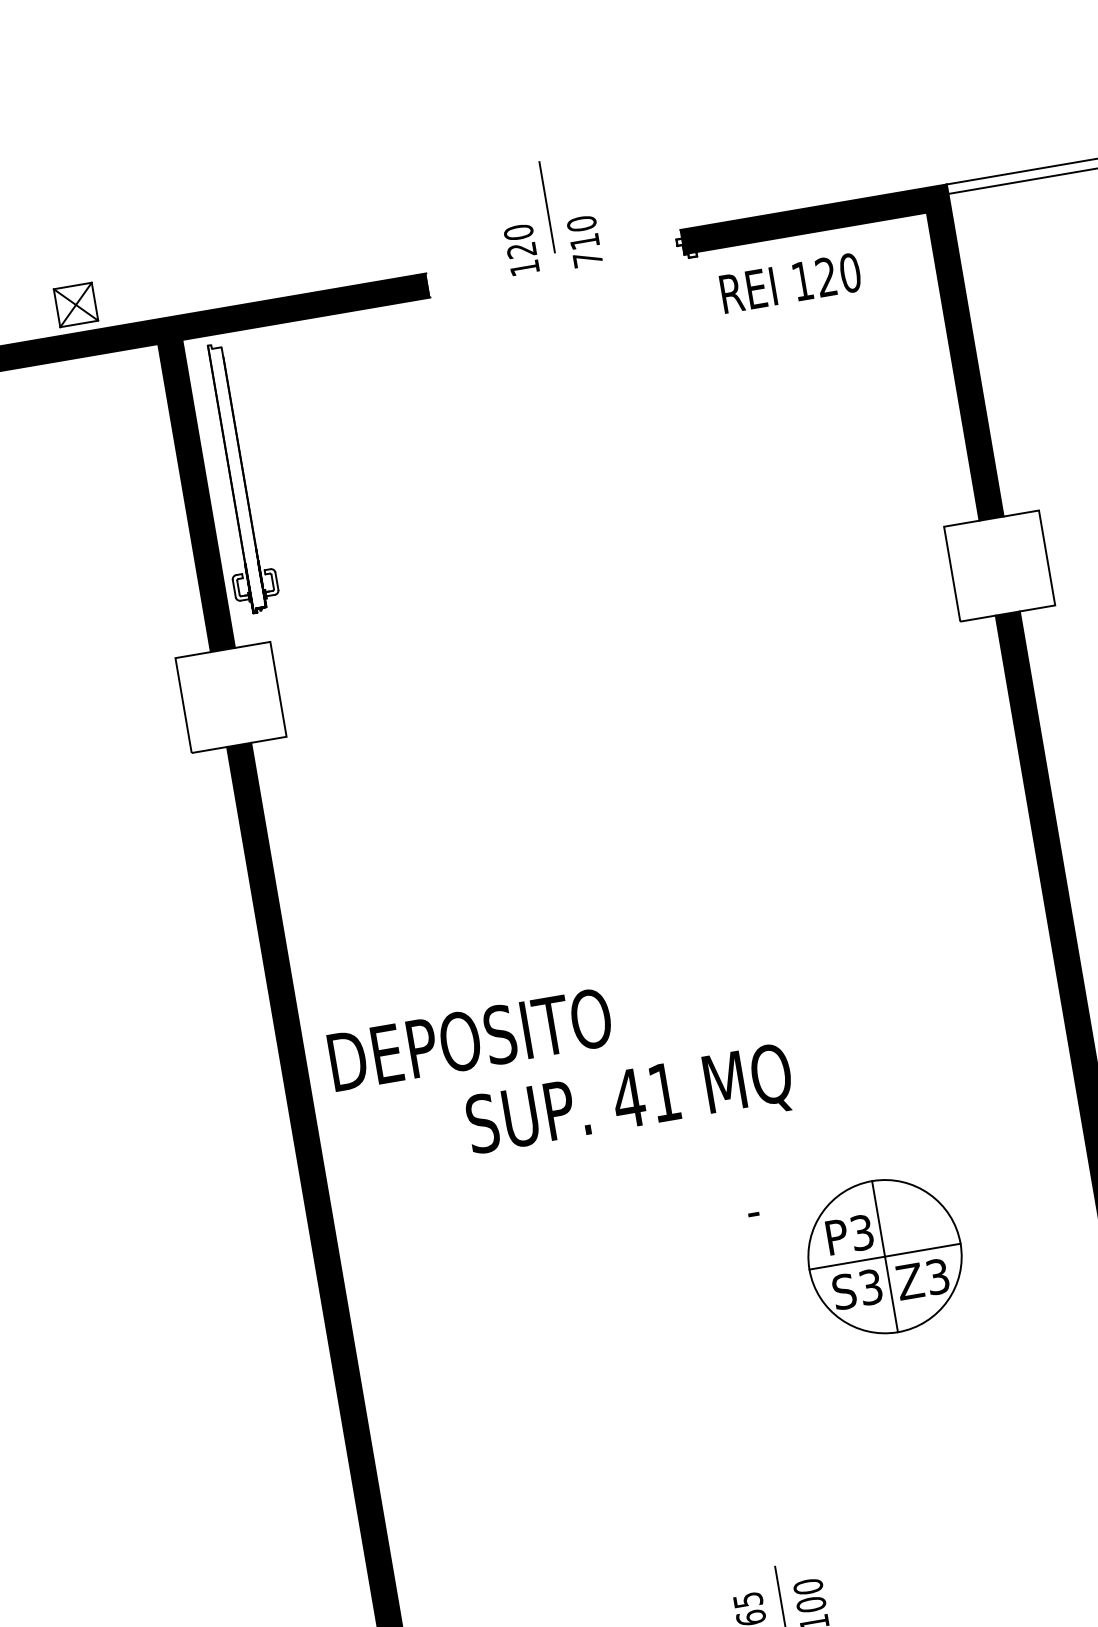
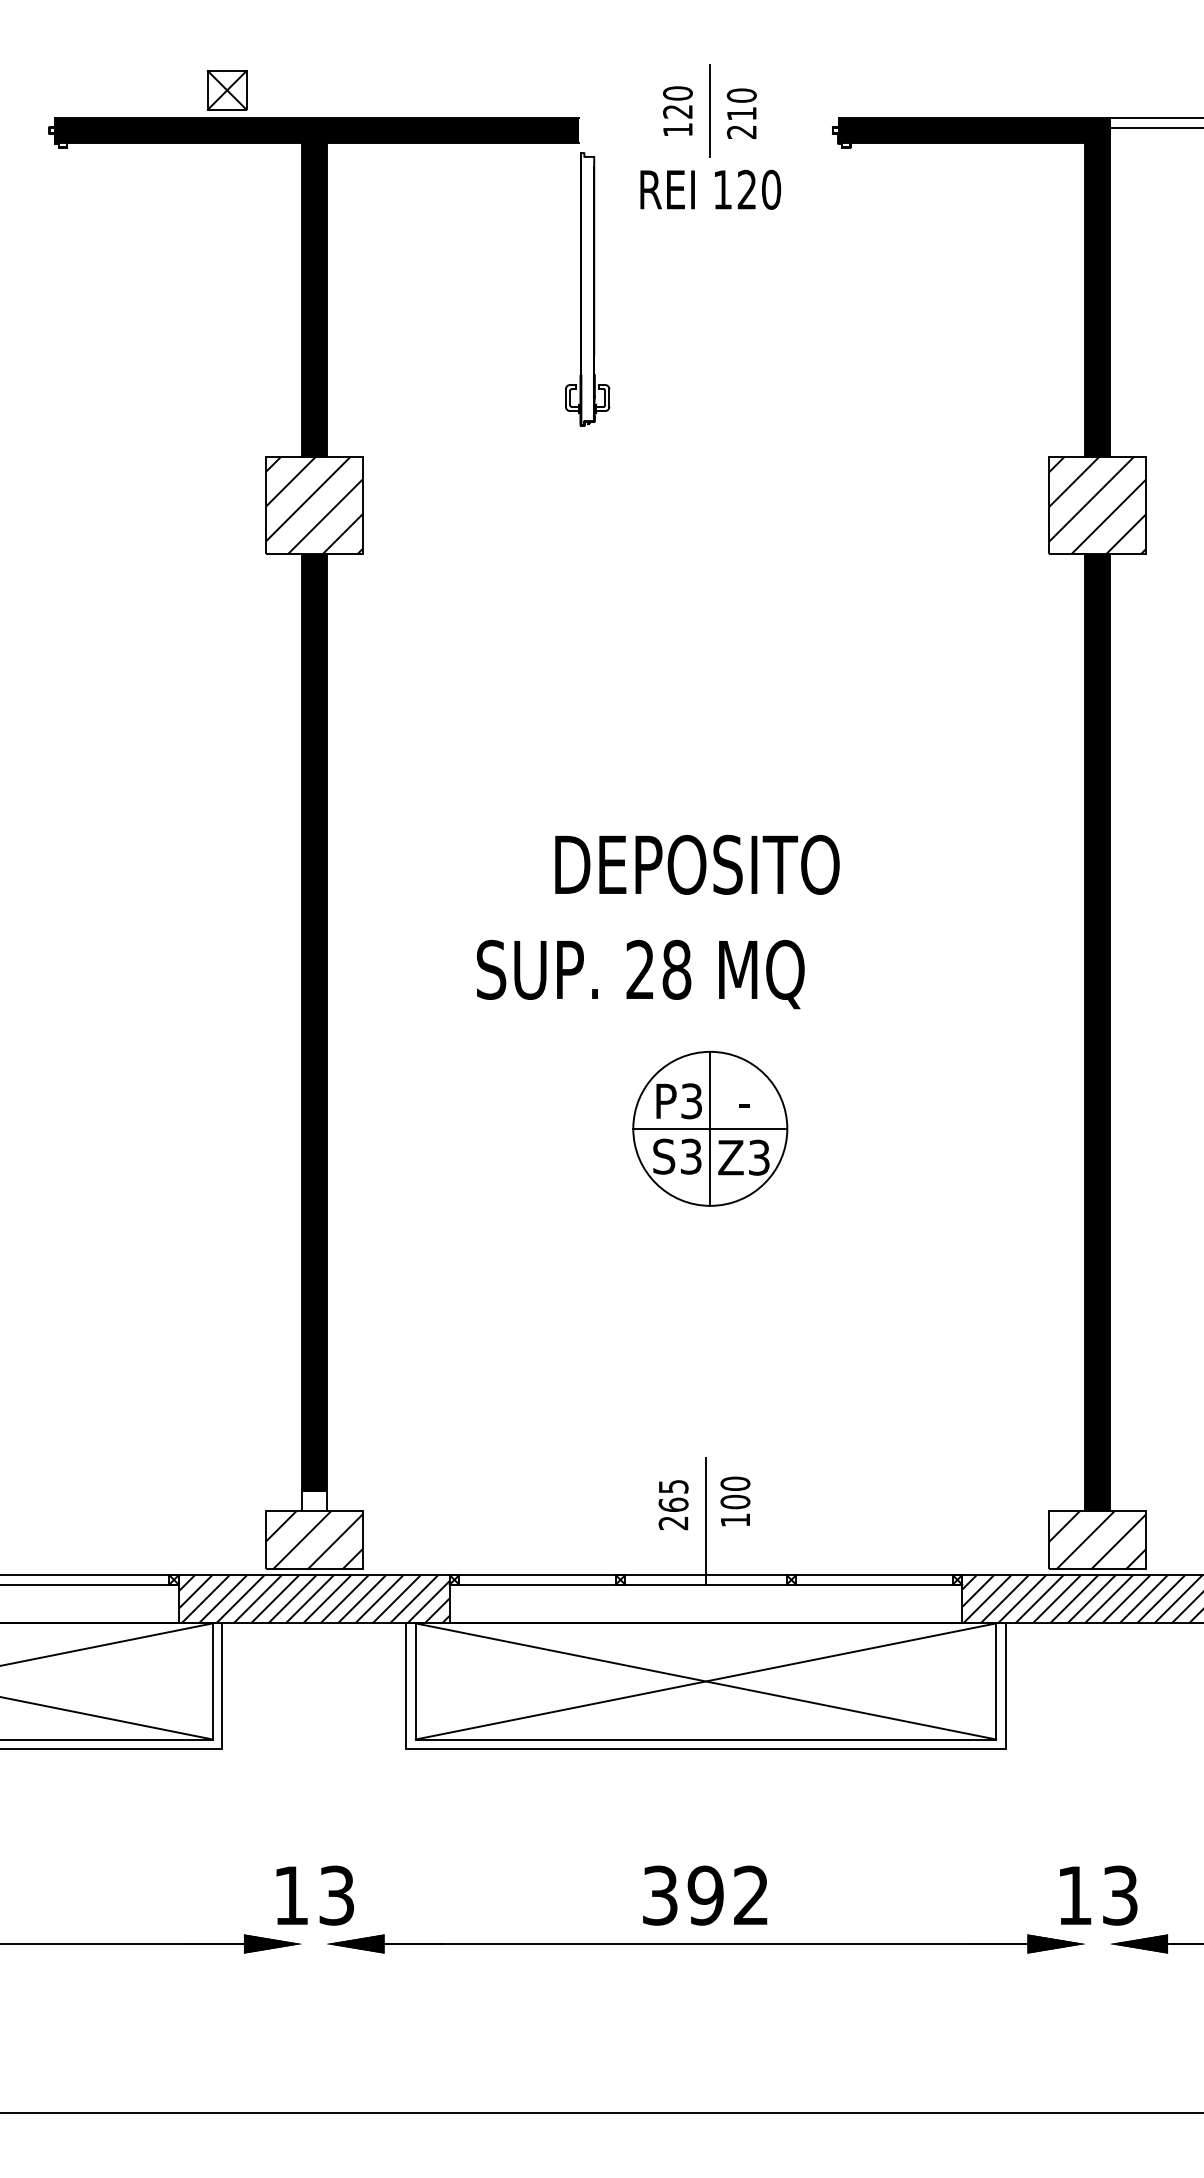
line: (546, 206) -> (709, 110), moved
text: (587, 260) -> (741, 132), 710 -> 210
text: (790, 282) -> (710, 189), moved
part: (237, 478) -> (587, 289), moved
hatch: (999, 565) -> (1097, 504), added
hatch: (230, 696) -> (313, 504), added
text: (470, 1039) -> (697, 864), moved
text: (646, 1095) -> (658, 969), 41 -> 28
part: (885, 1256) -> (710, 1128), moved

